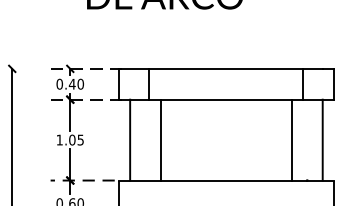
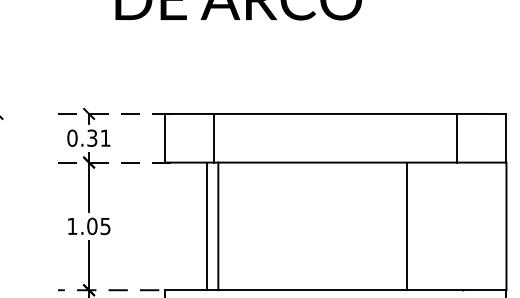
text: (75, 83) -> (97, 137), 0.40 -> 0.31
line: (130, 139) -> (218, 225), moved
line: (160, 139) -> (206, 225), moved
line: (291, 139) -> (406, 225), moved
line: (322, 139) -> (506, 225), moved

